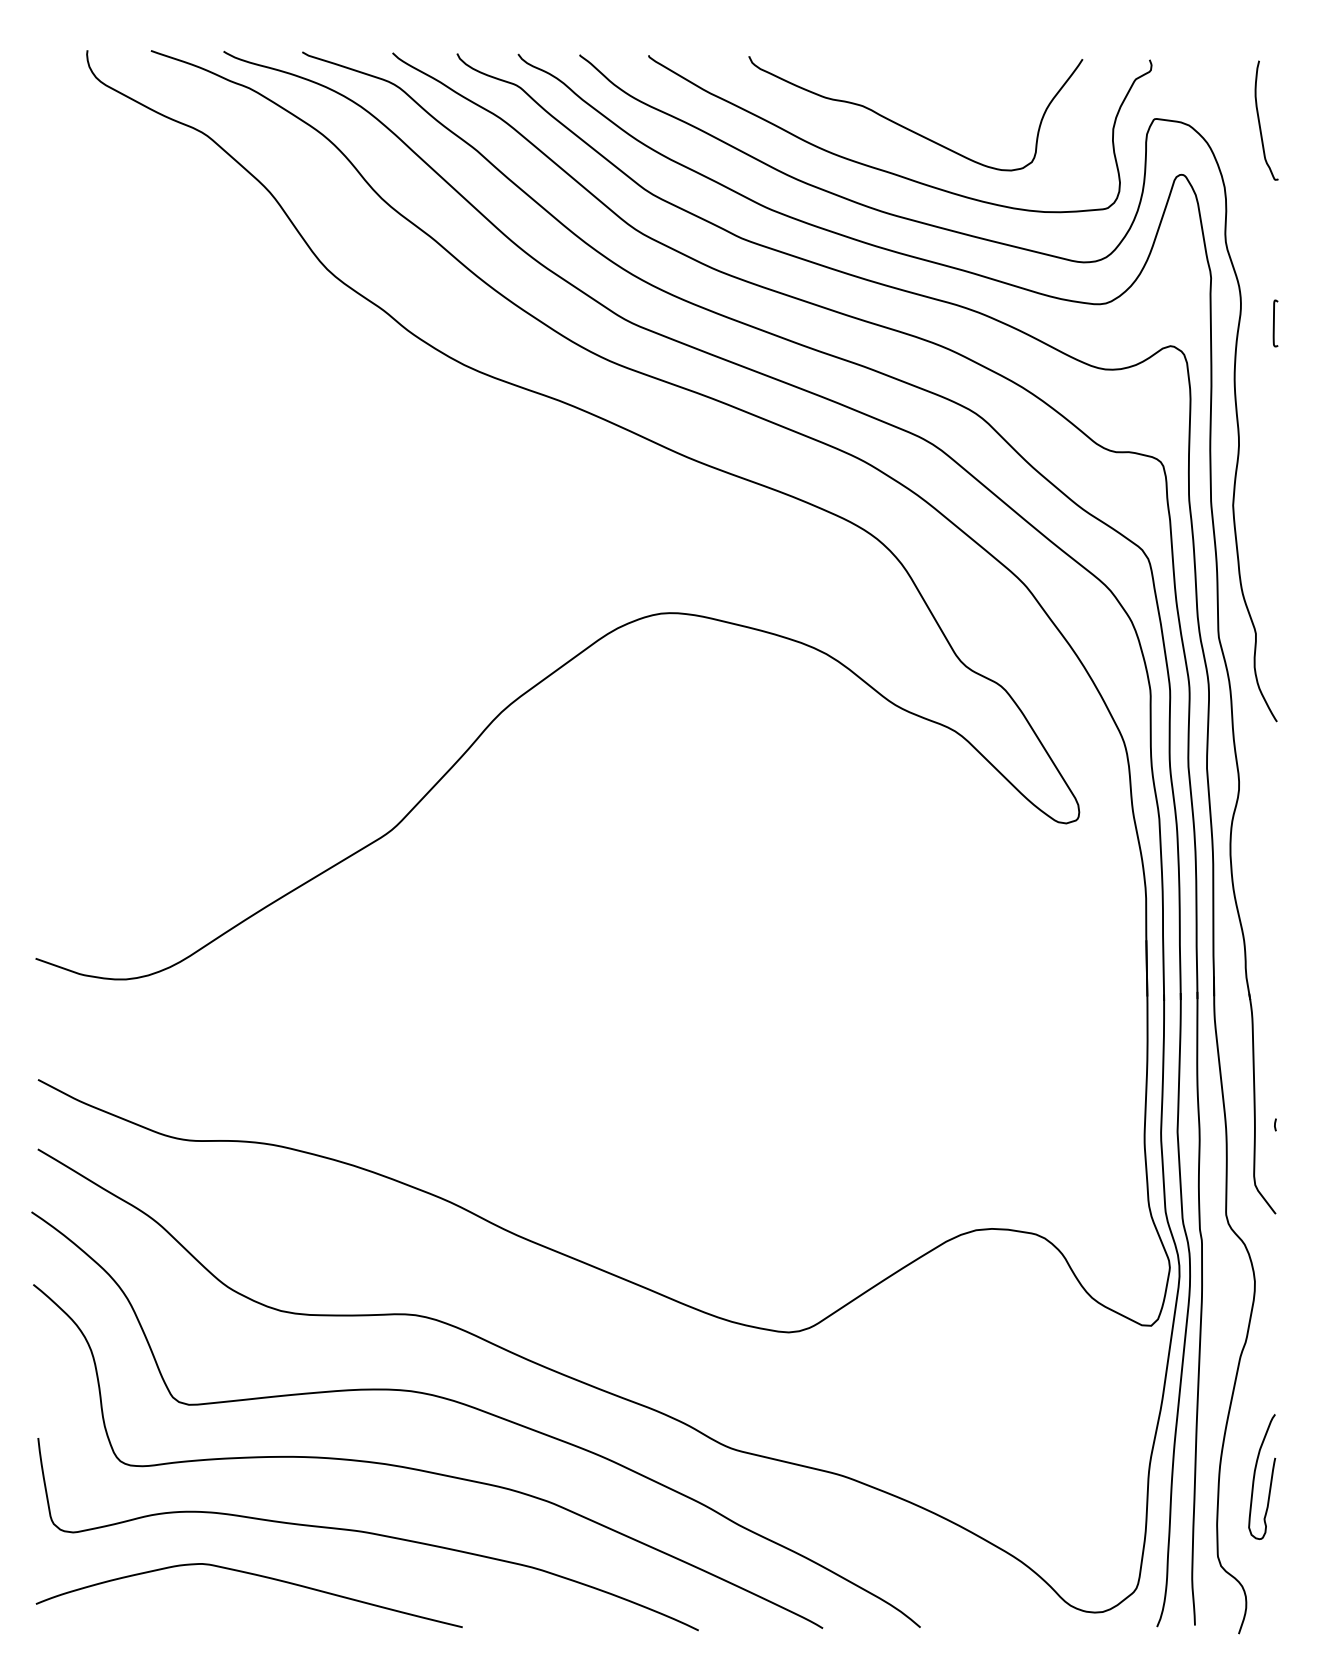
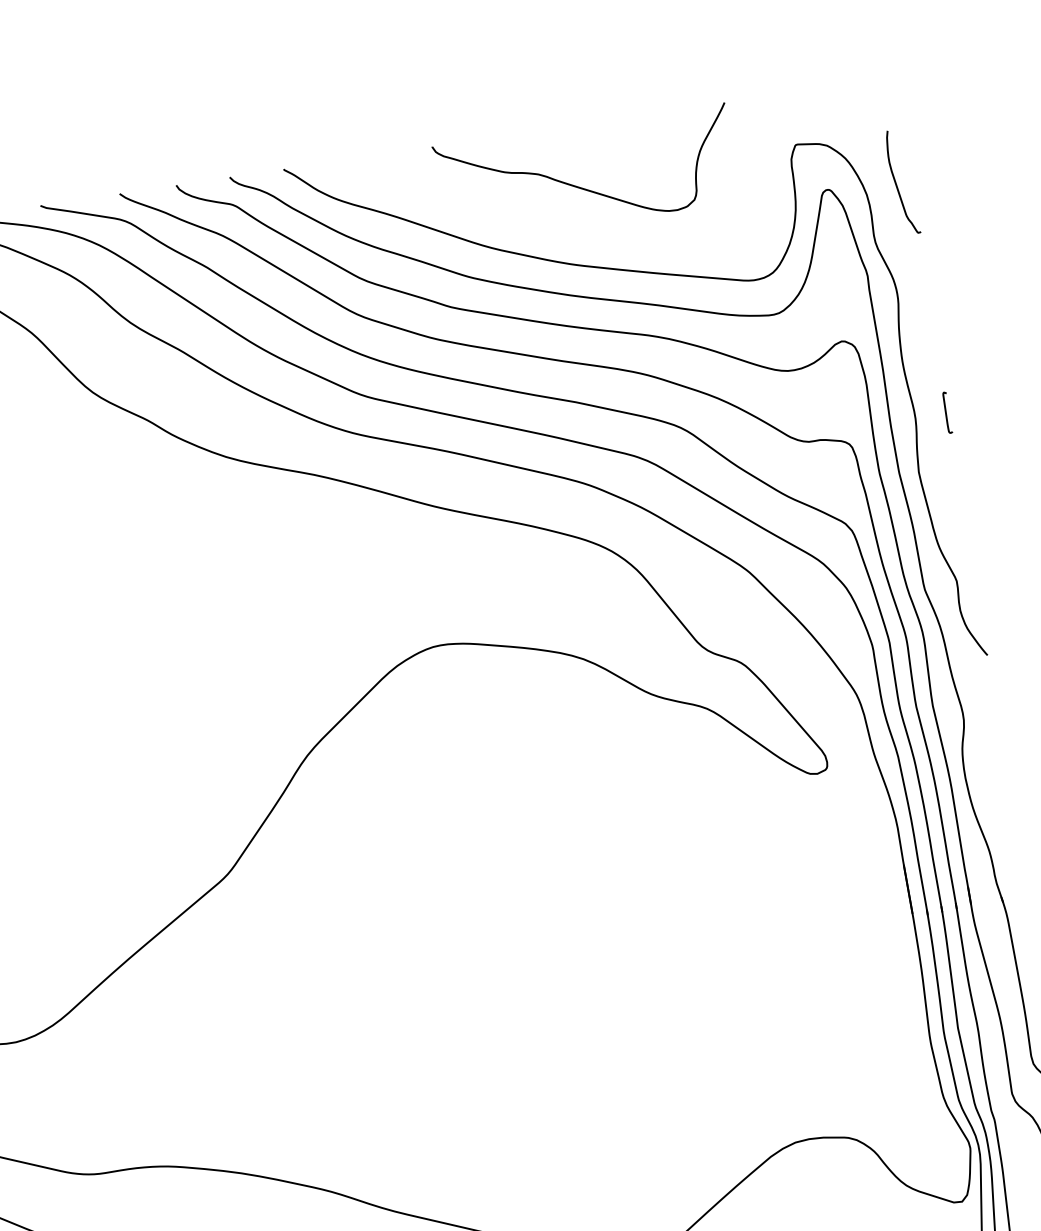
curve: (1260, 122) -> (897, 184), moved
curve: (889, 171) -> (571, 227), removed
curve: (1274, 323) -> (946, 412), moved

